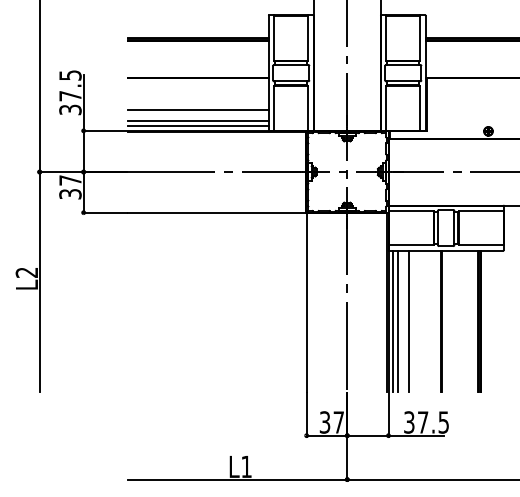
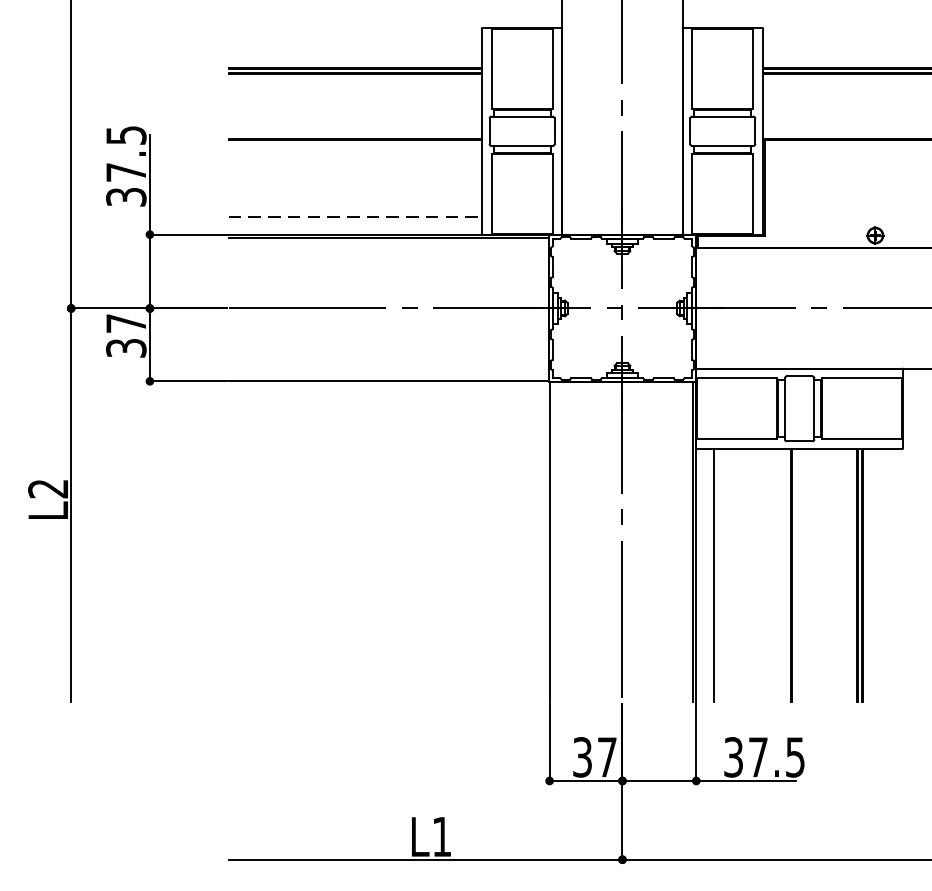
line: (197, 109) -> (353, 196), removed
line: (198, 120) -> (355, 216), solid -> dashed
line: (197, 125) -> (353, 225), removed
line: (393, 320) -> (705, 574), removed
line: (409, 320) -> (733, 574), removed

